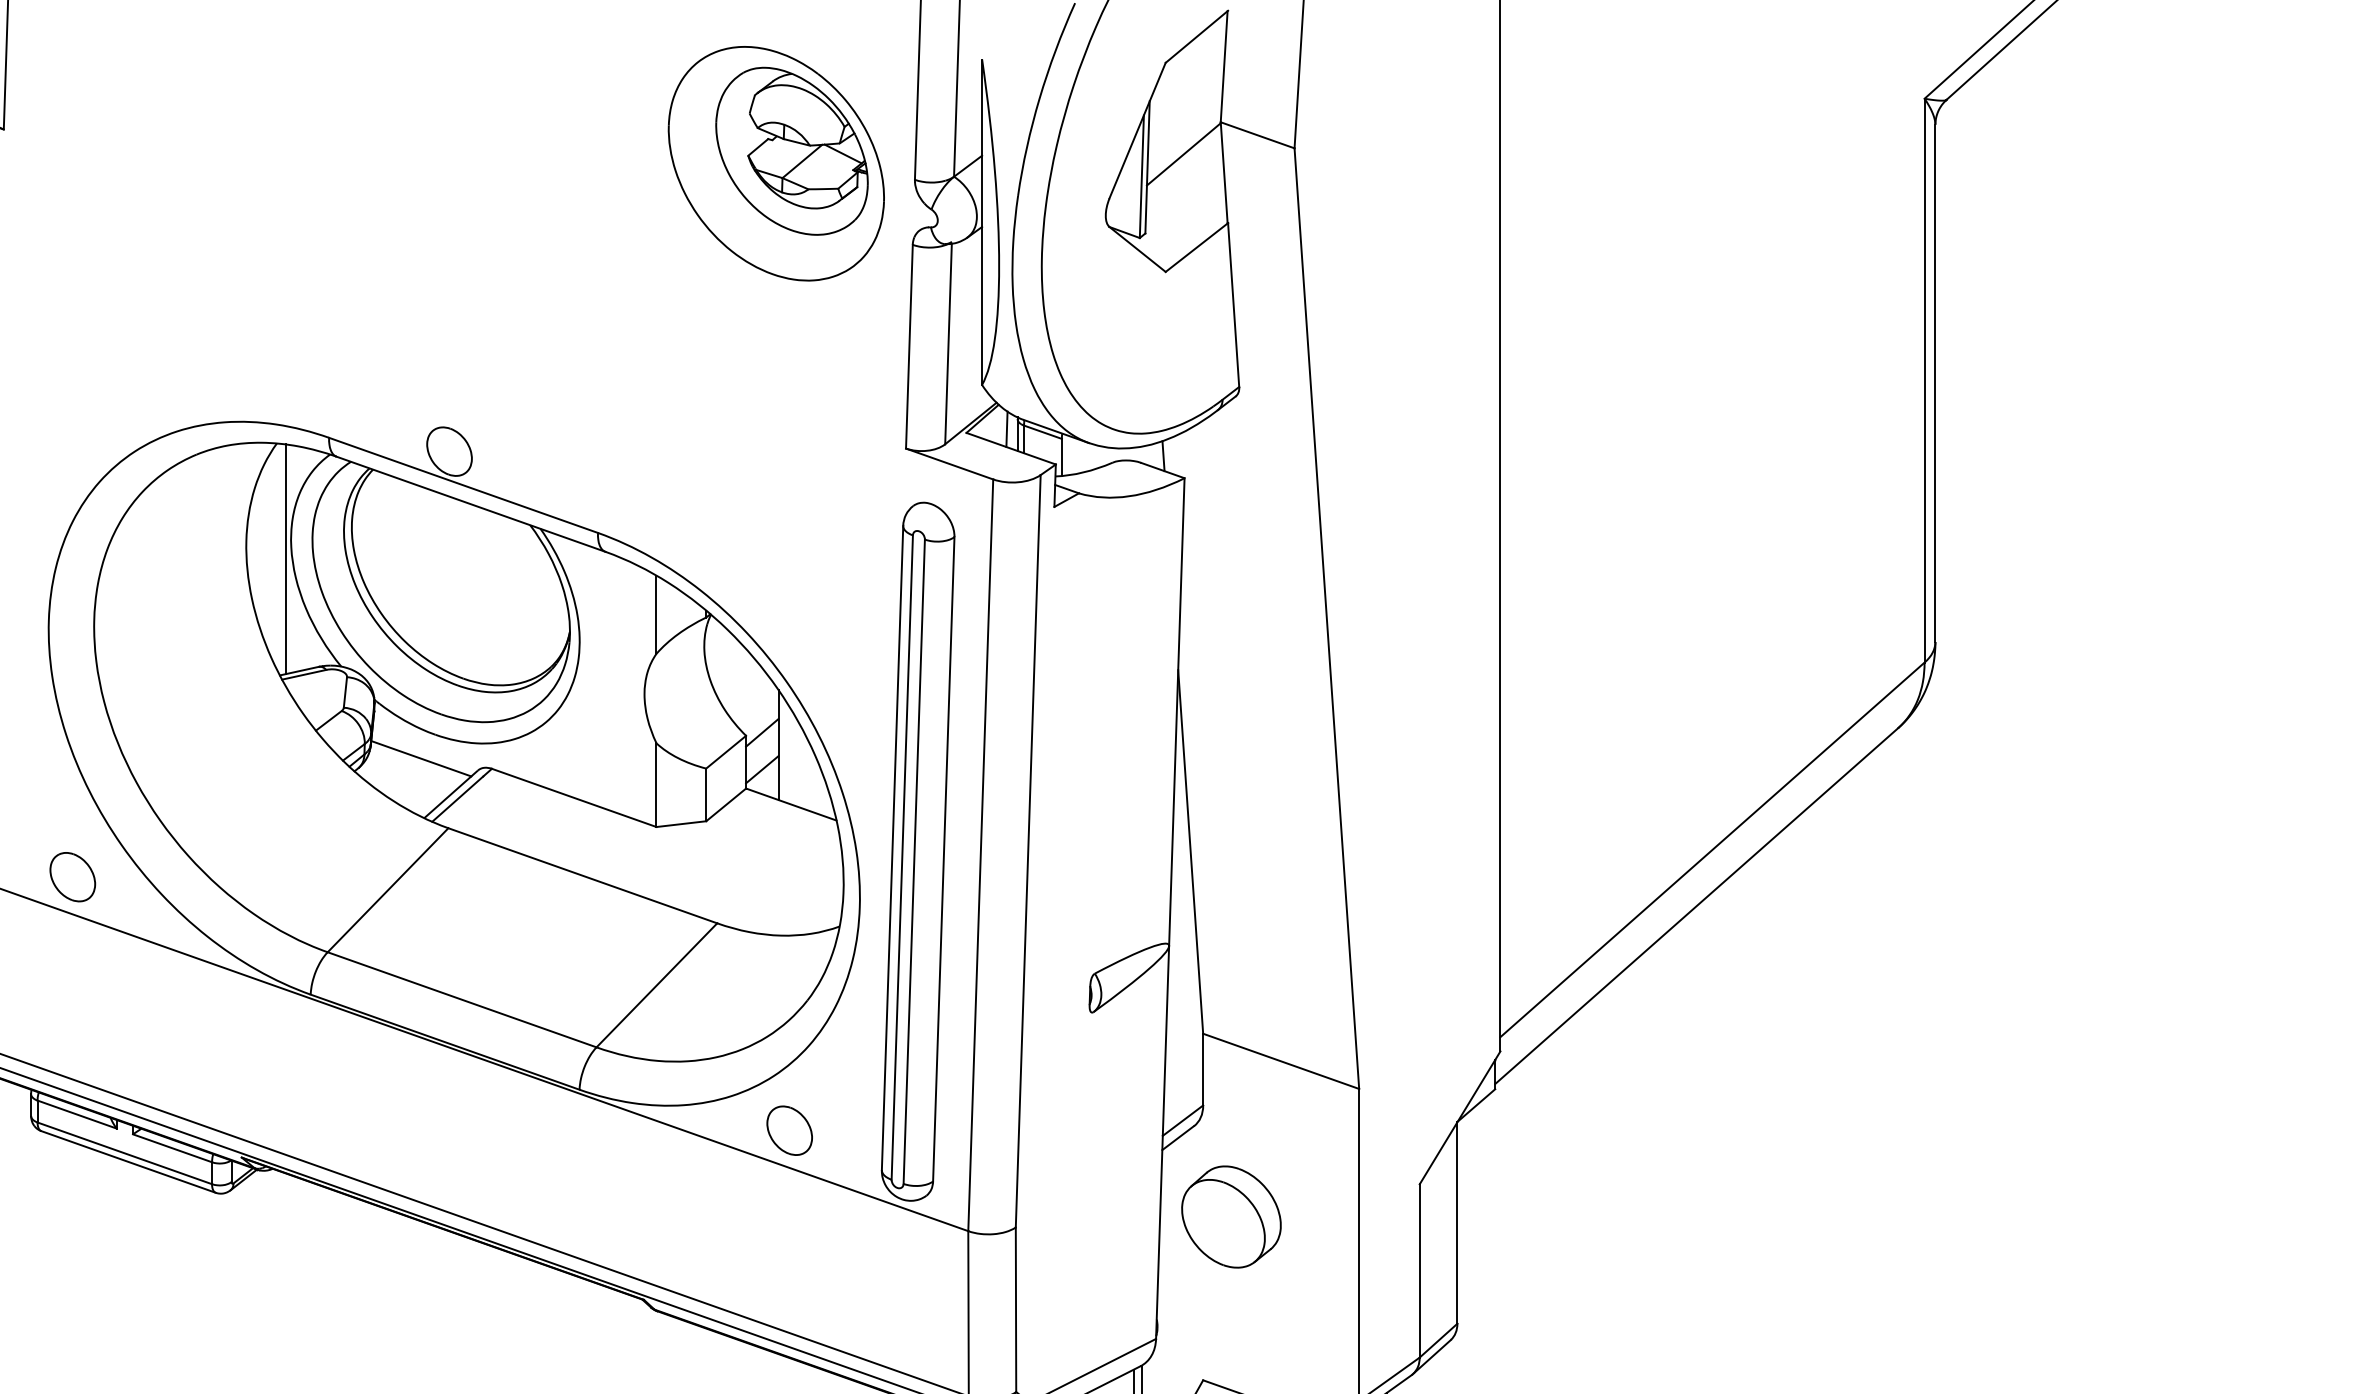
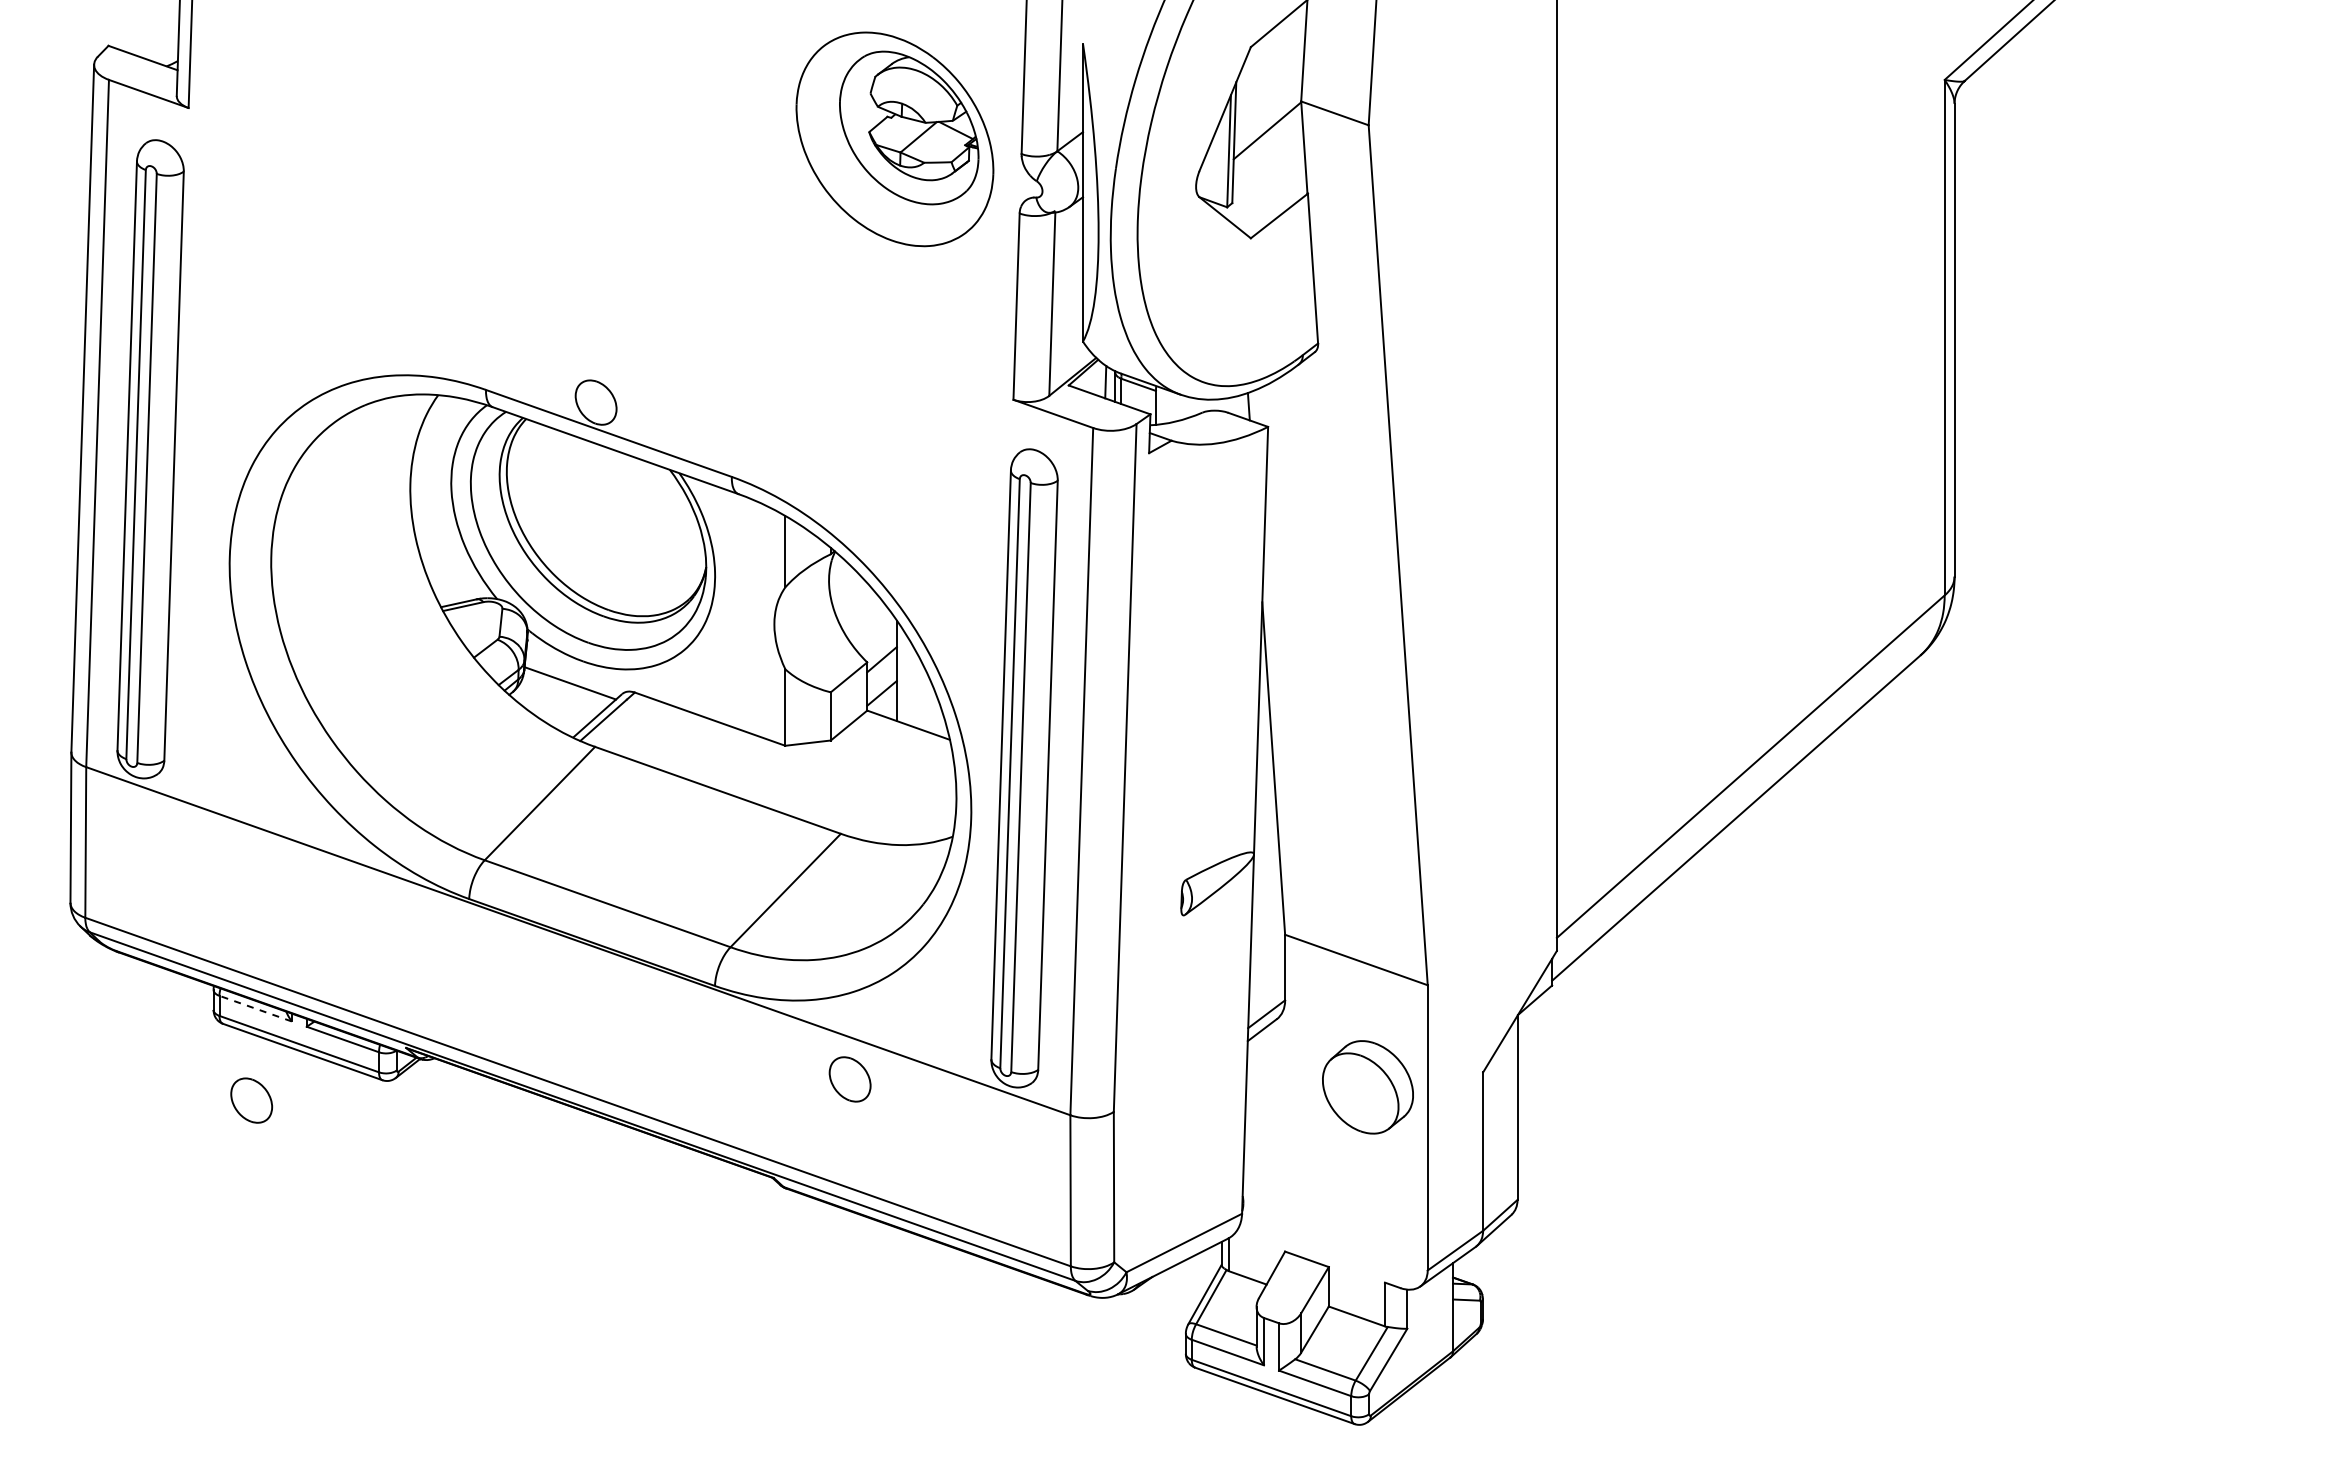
line: (285, 558) -> (446, 500), removed
part: (72, 877) -> (251, 1100), moved
line: (76, 1114) -> (255, 1008), solid -> dashed
part: (789, 1130) -> (849, 1079), moved
part: (1230, 1217) -> (1367, 1087), moved

